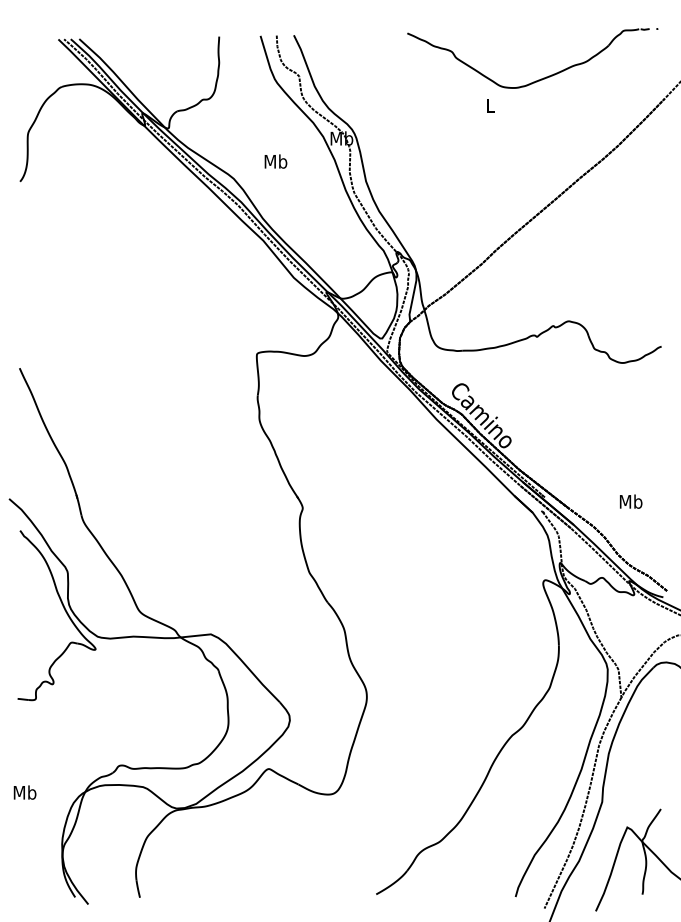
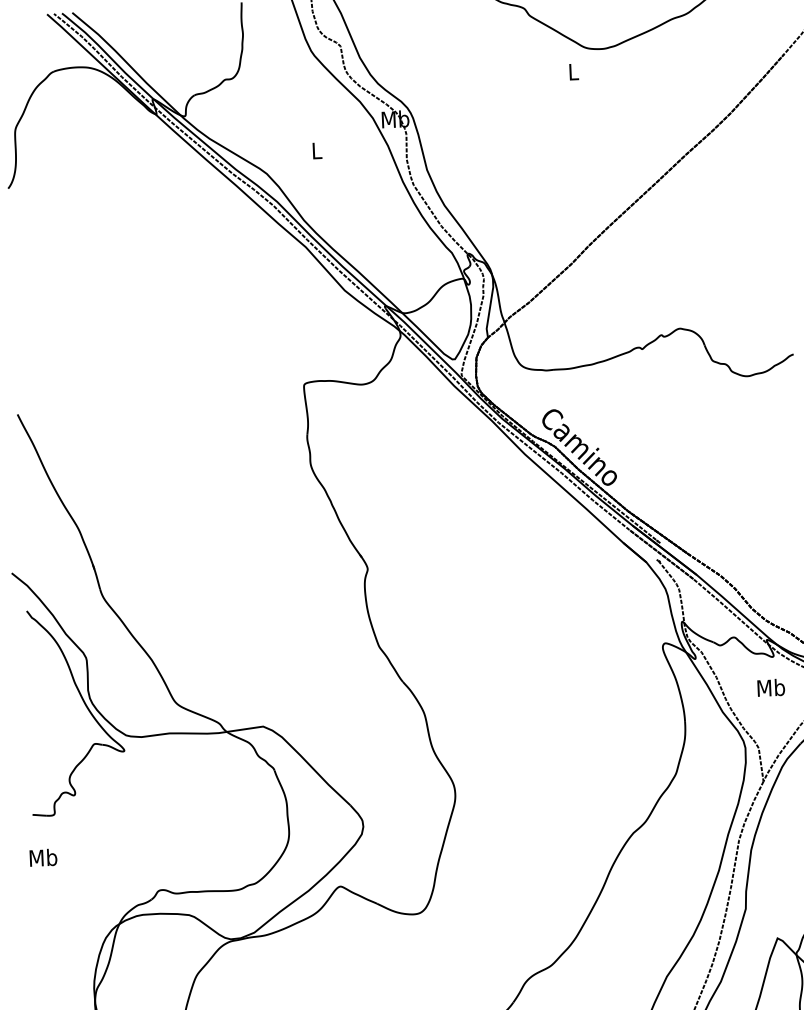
text: (275, 161) -> (316, 150), Mb -> L
text: (631, 501) -> (771, 687), moved
text: (24, 792) -> (42, 857), moved

